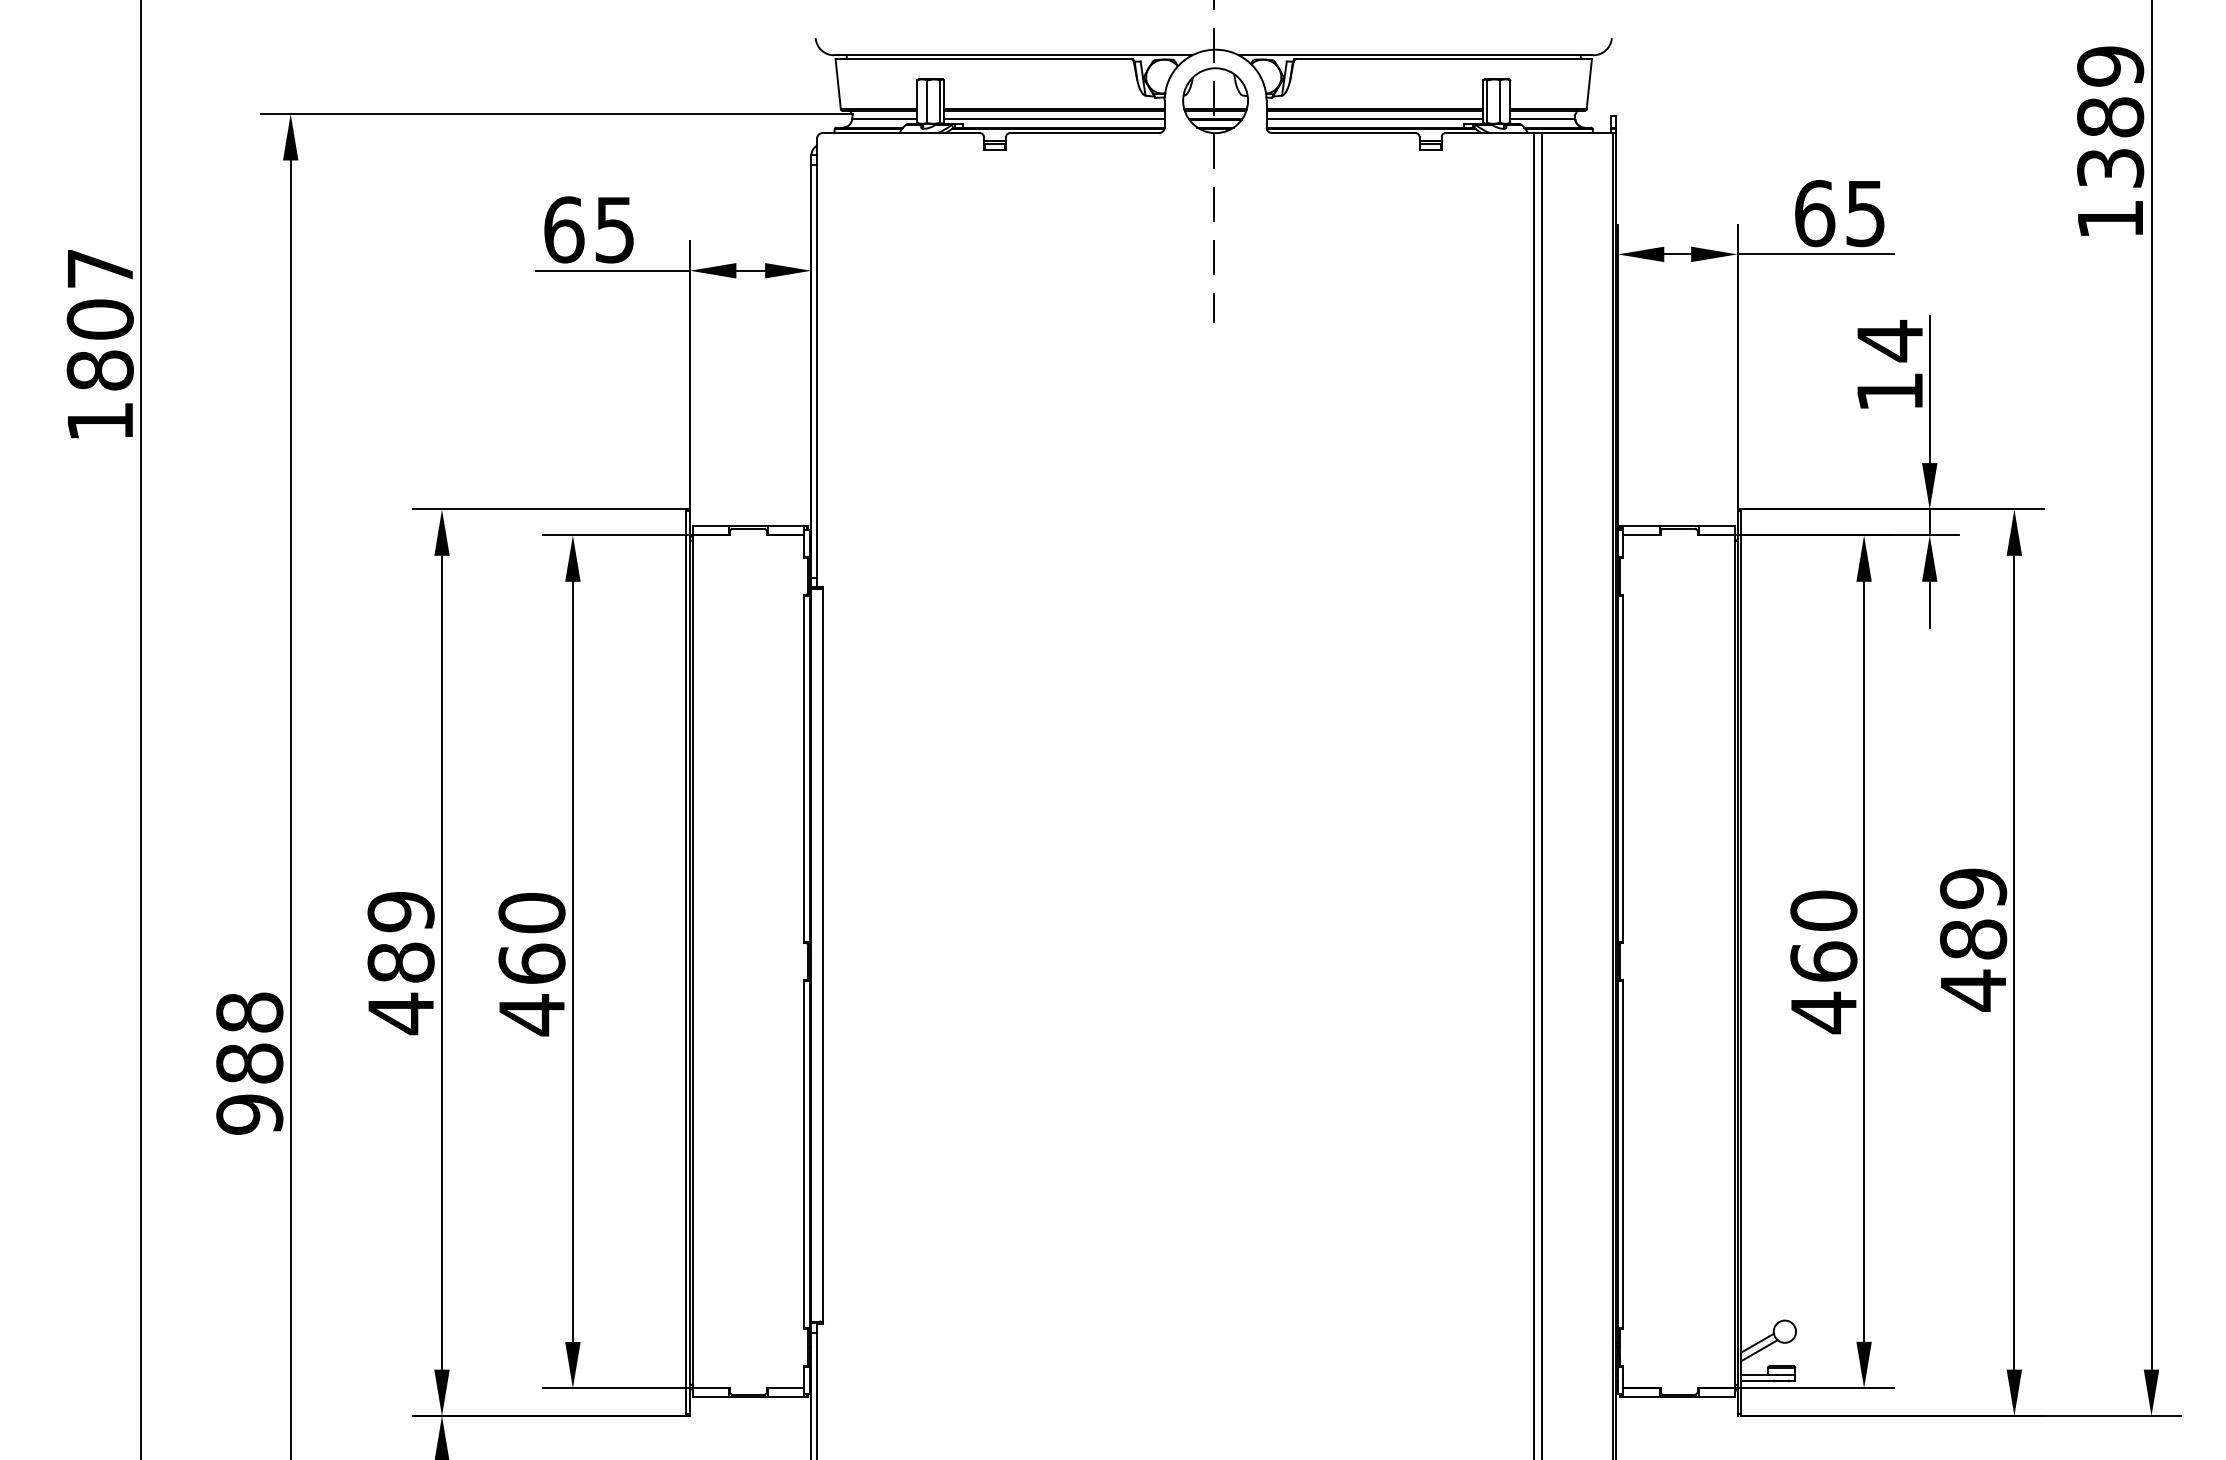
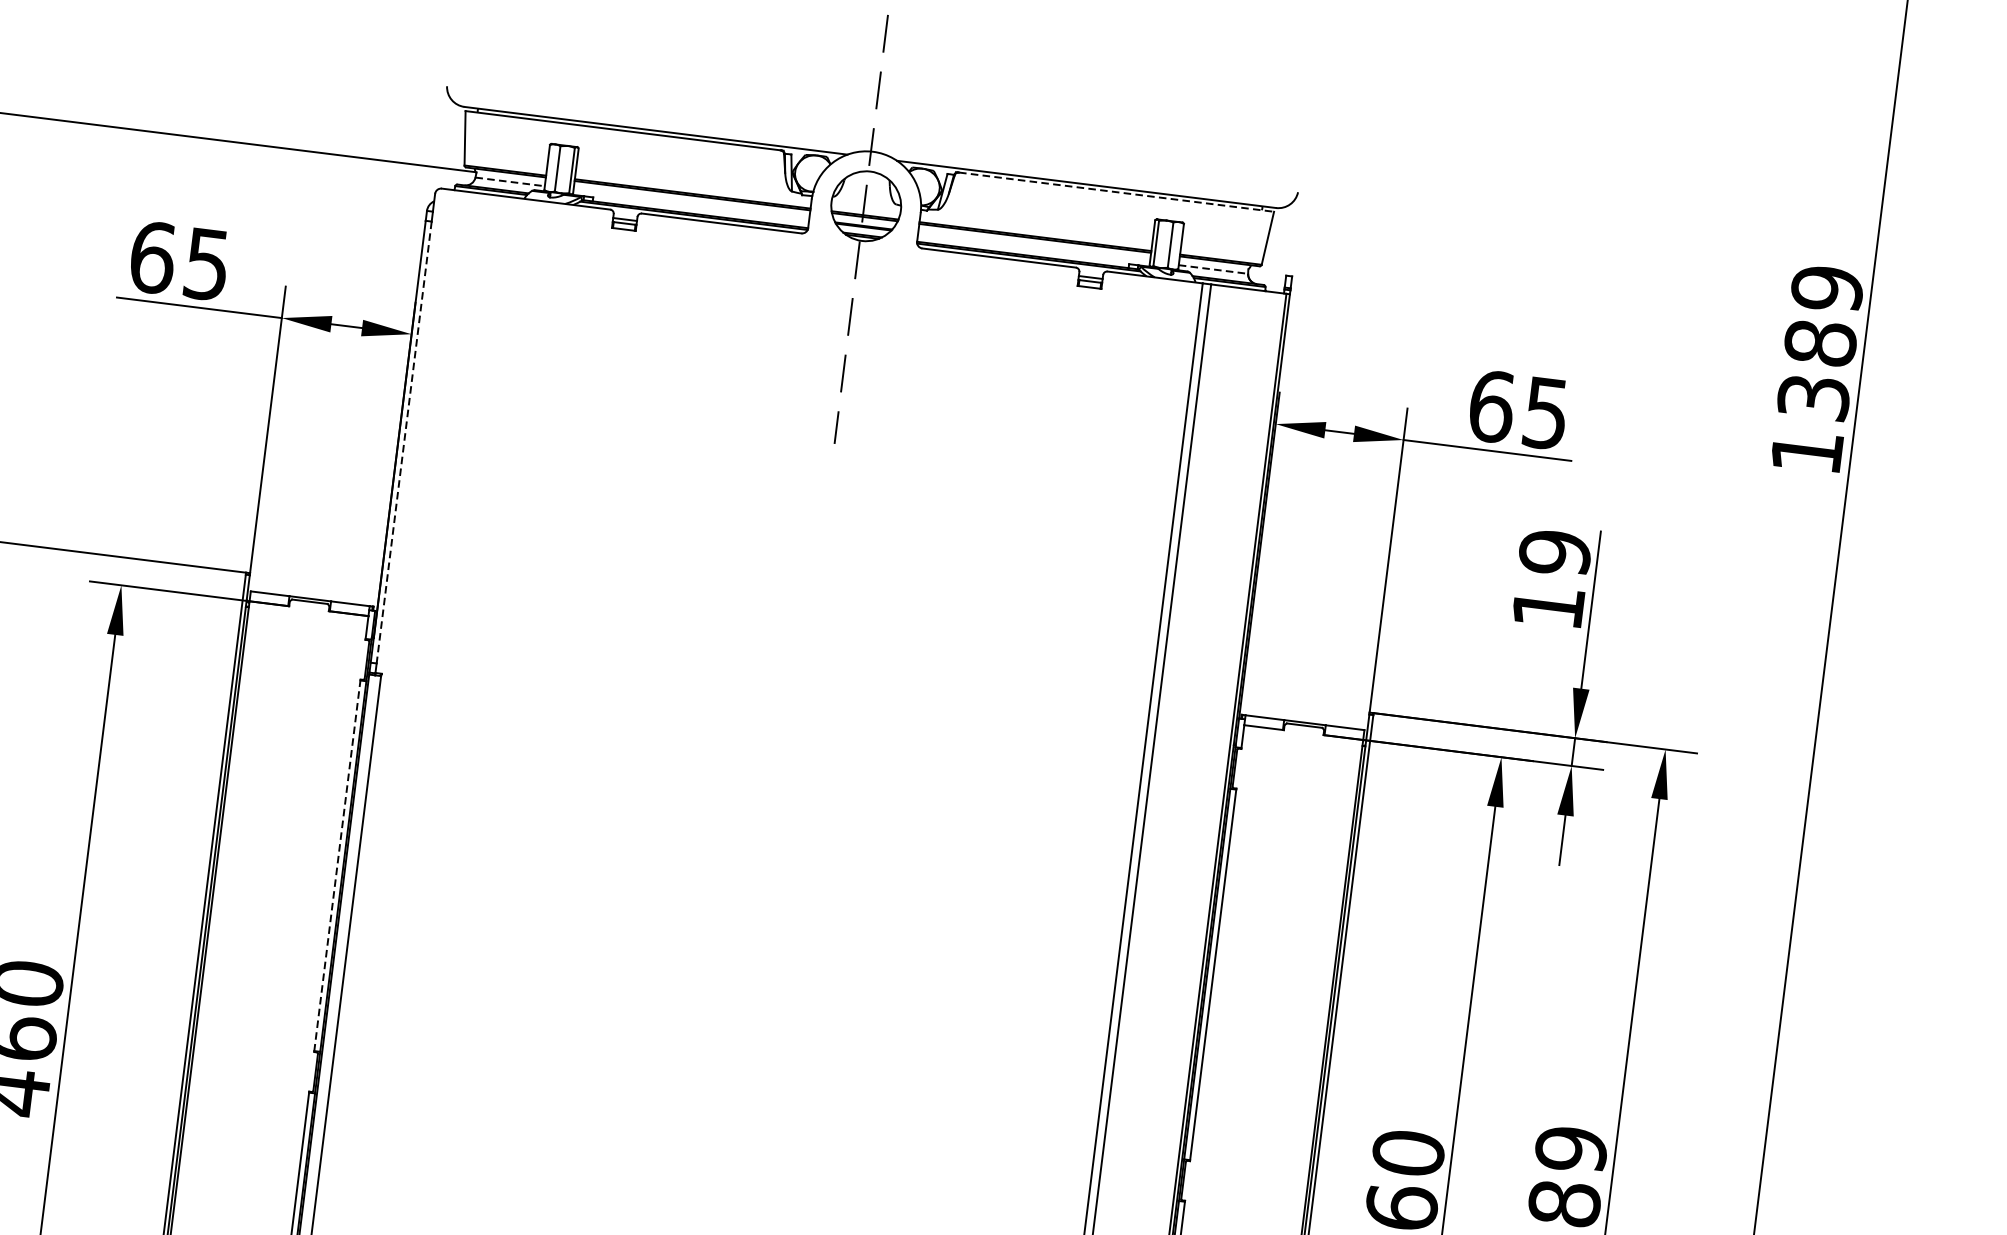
line: (1445, 59) -> (1117, 192), solid -> dashed
line: (885, 119) -> (510, 182), solid -> dashed
line: (1054, 119) -> (691, 204), removed
line: (1374, 119) -> (1033, 247), removed
line: (1543, 119) -> (1214, 270), solid -> dashed
text: (1889, 341) -> (1554, 553), 14 -> 19
line: (817, 371) -> (404, 442), solid -> dashed
line: (804, 769) -> (337, 866), solid -> dashed

